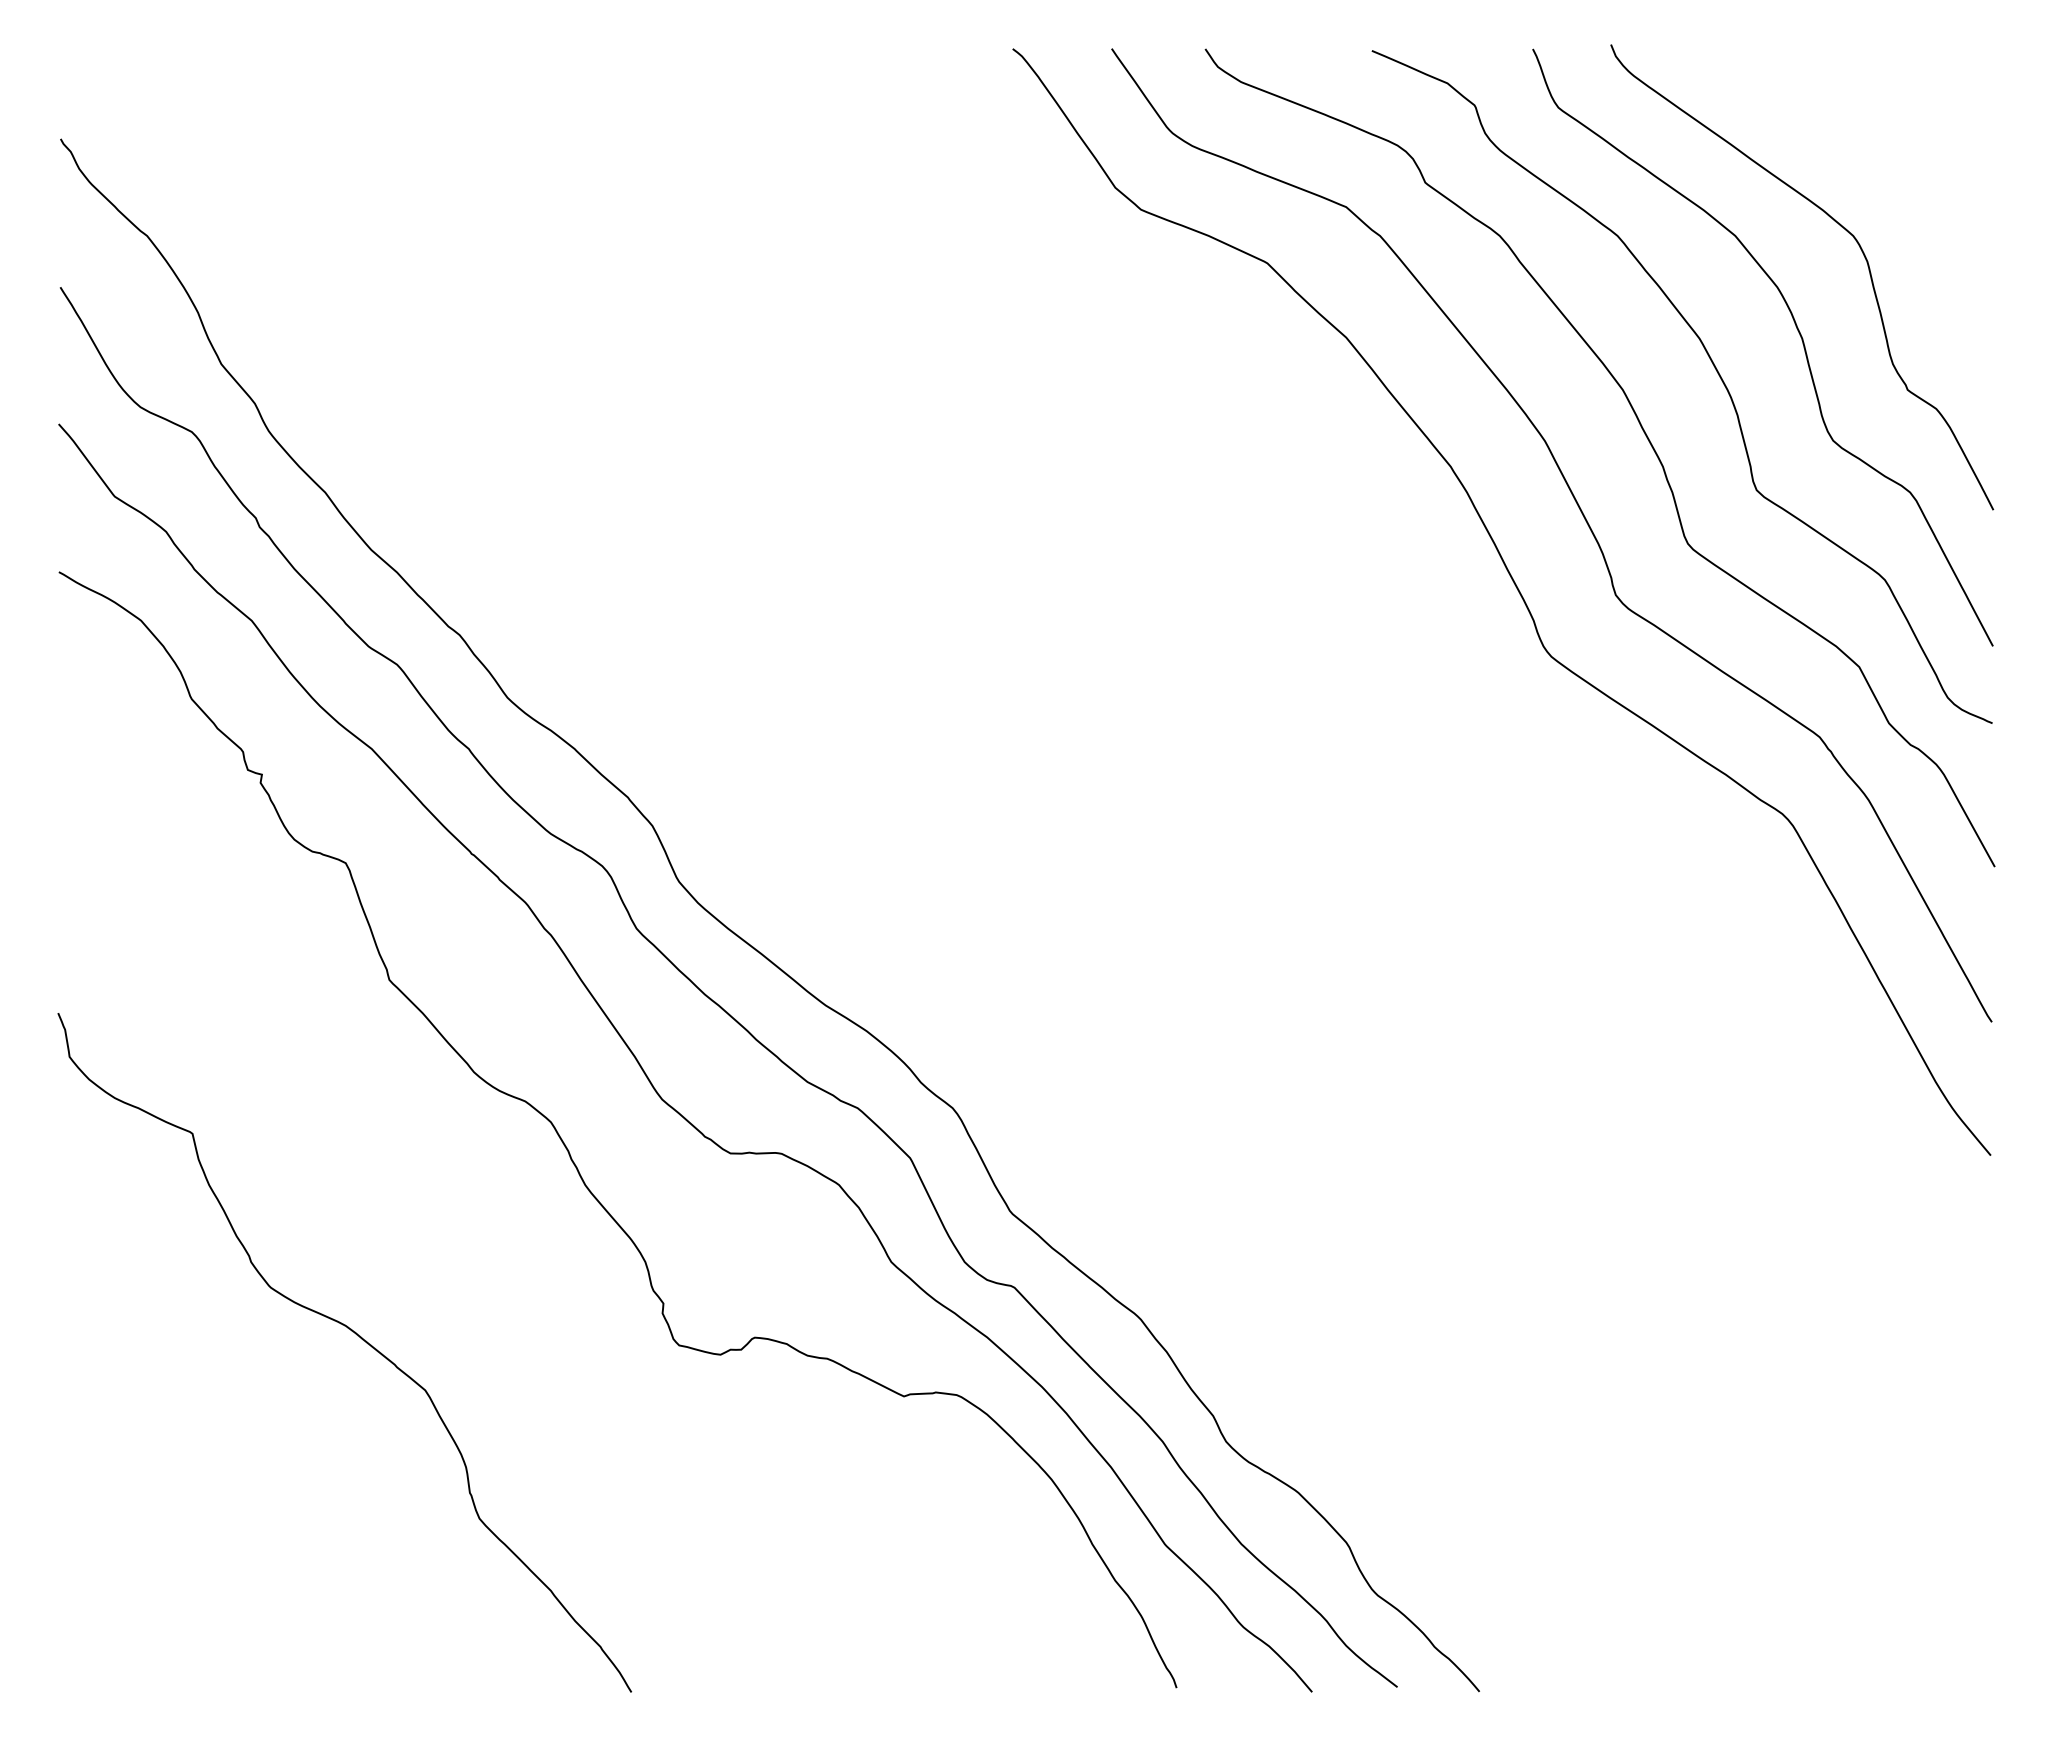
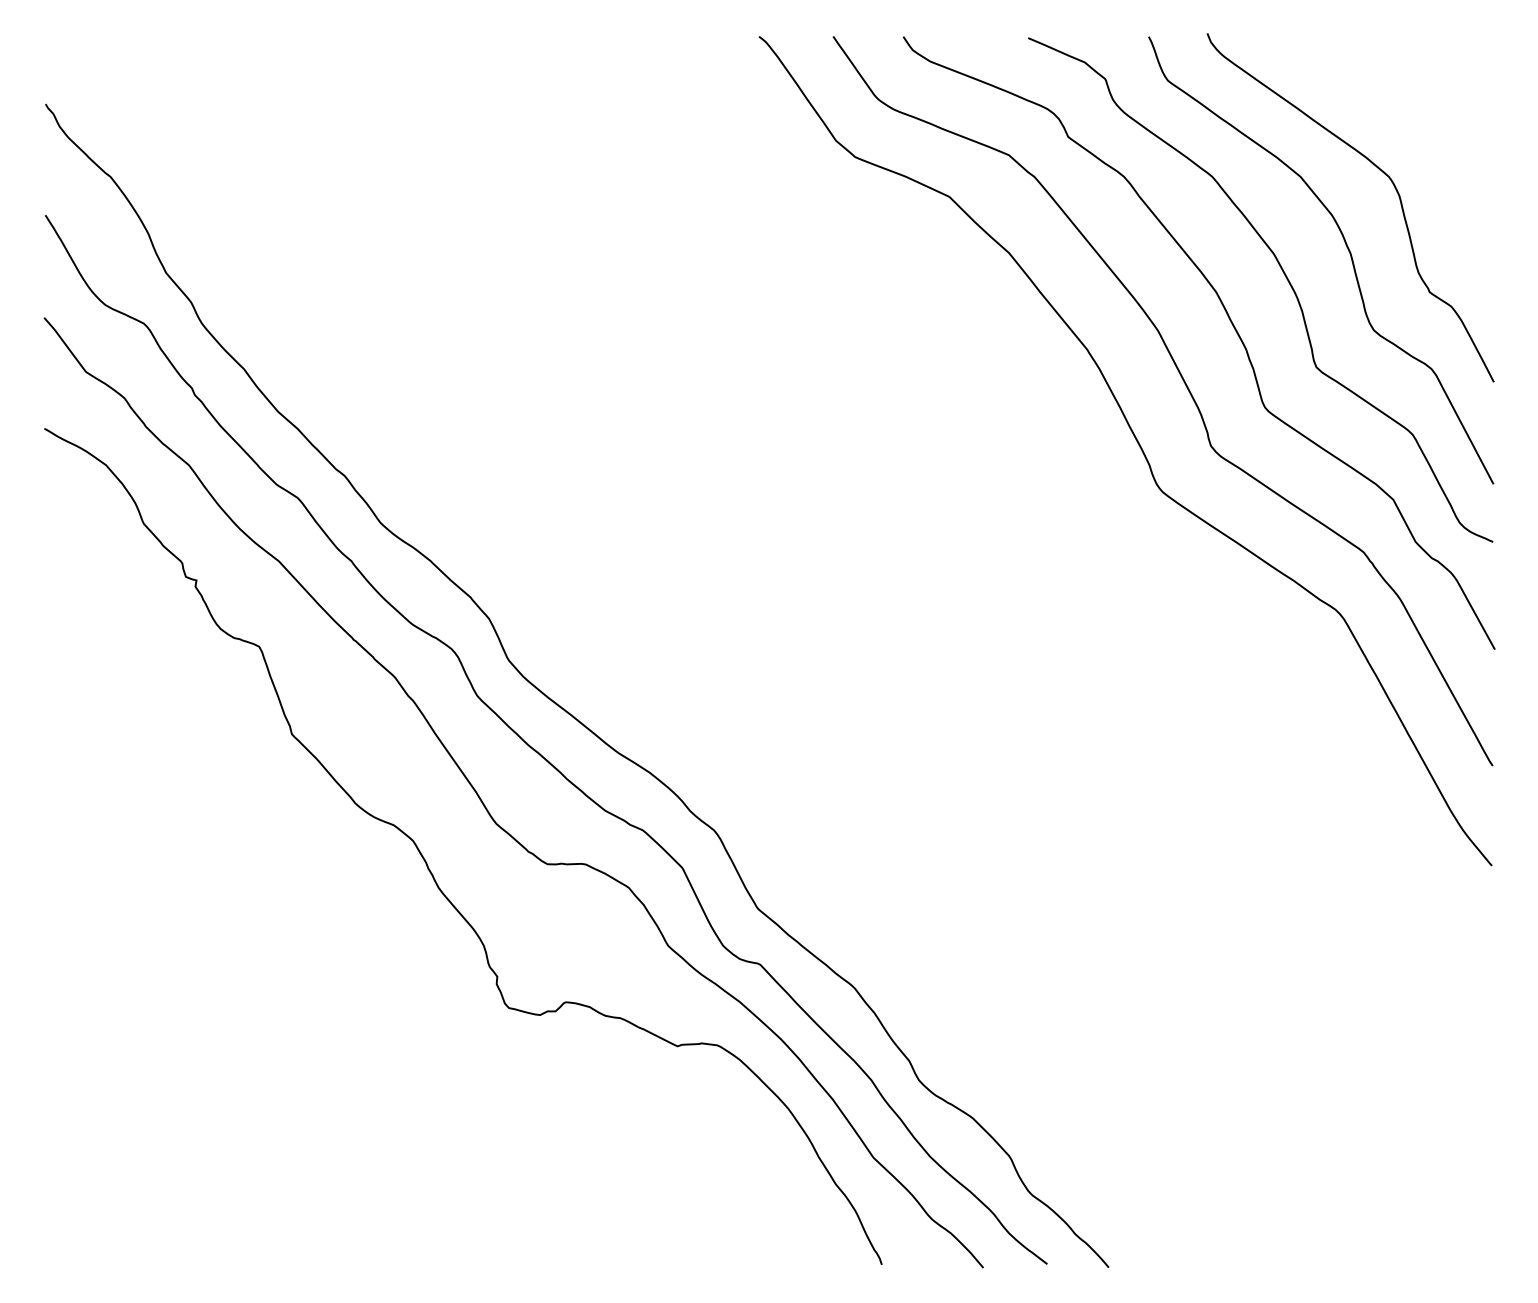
curve: (356, 1335) -> (267, 1000), removed

